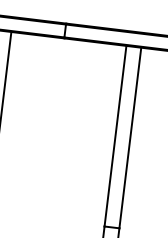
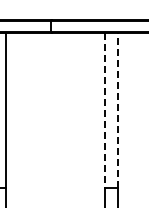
line: (114, 136) -> (104, 110), solid -> dashed
line: (130, 137) -> (117, 110), solid -> dashed

